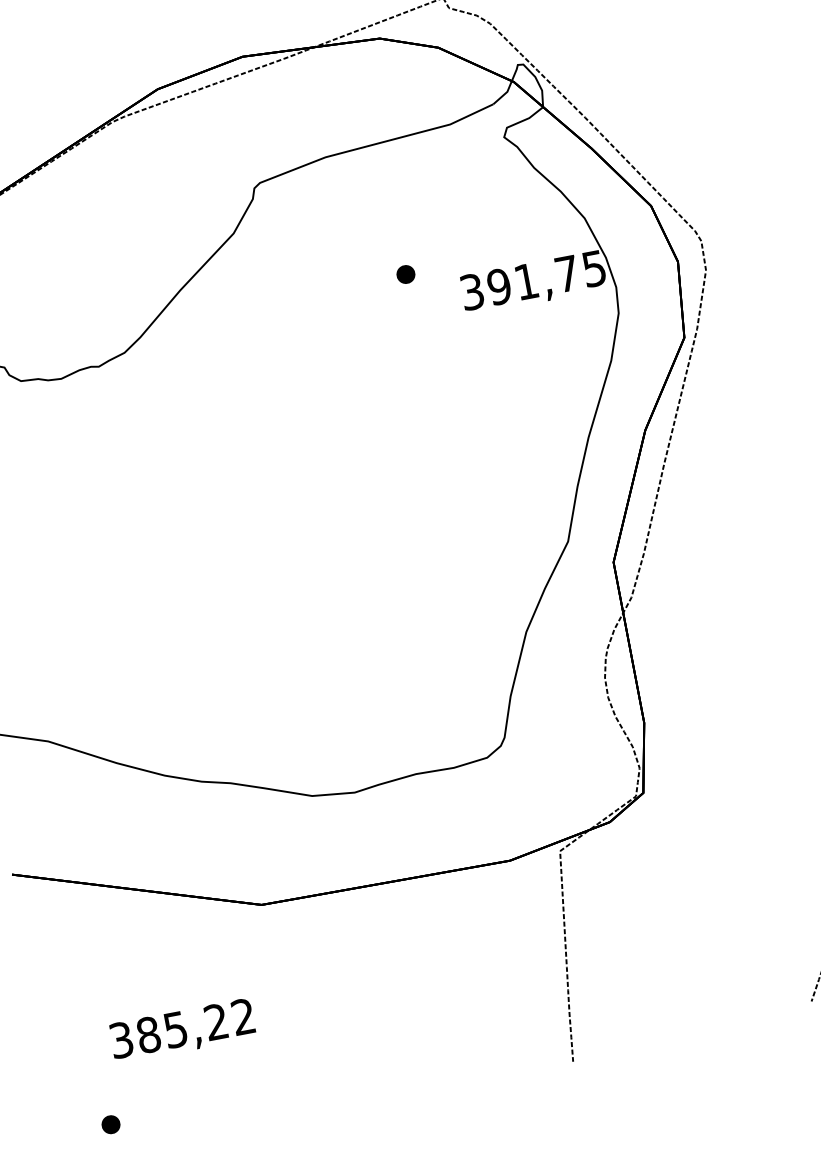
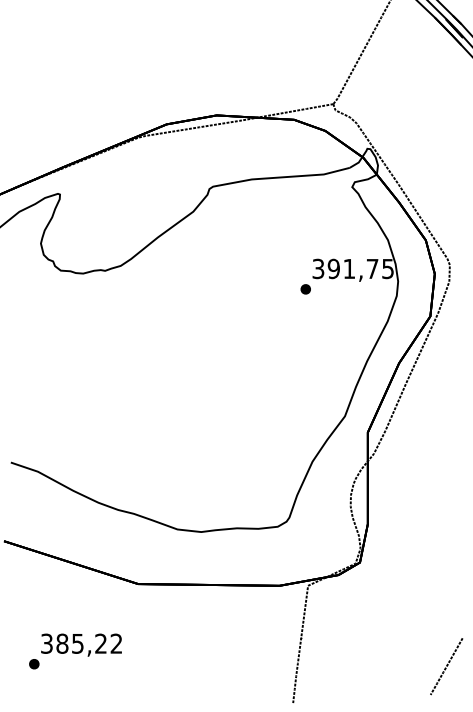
part: (405, 274) -> (305, 289), moved
part: (111, 1125) -> (34, 664), moved

